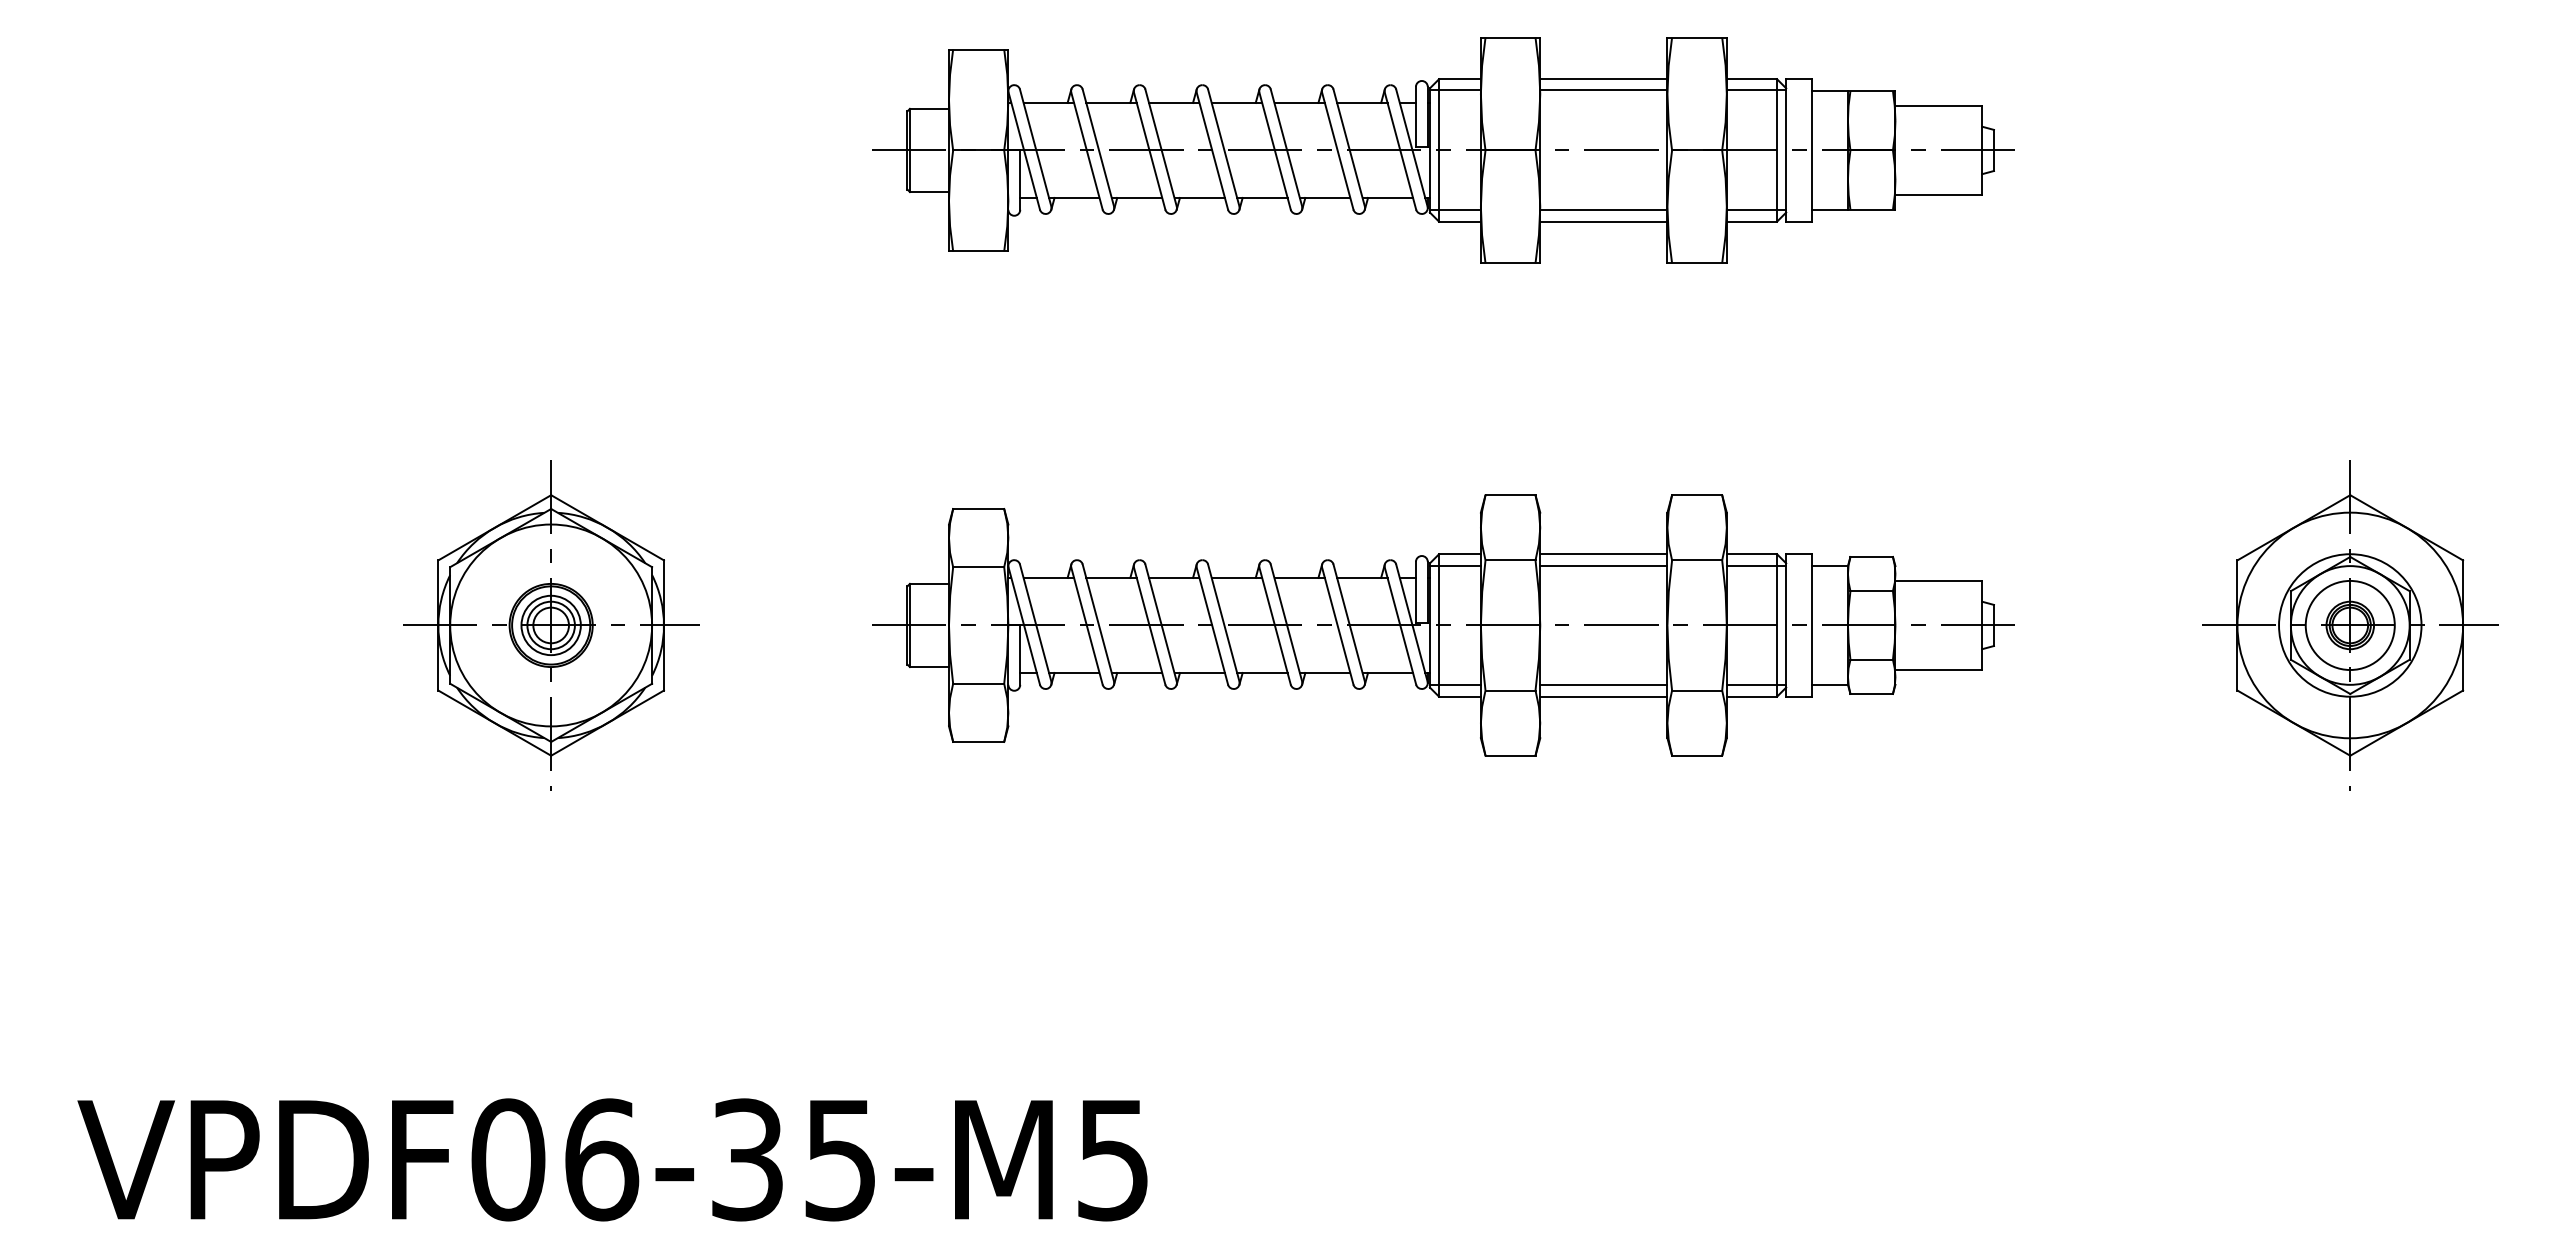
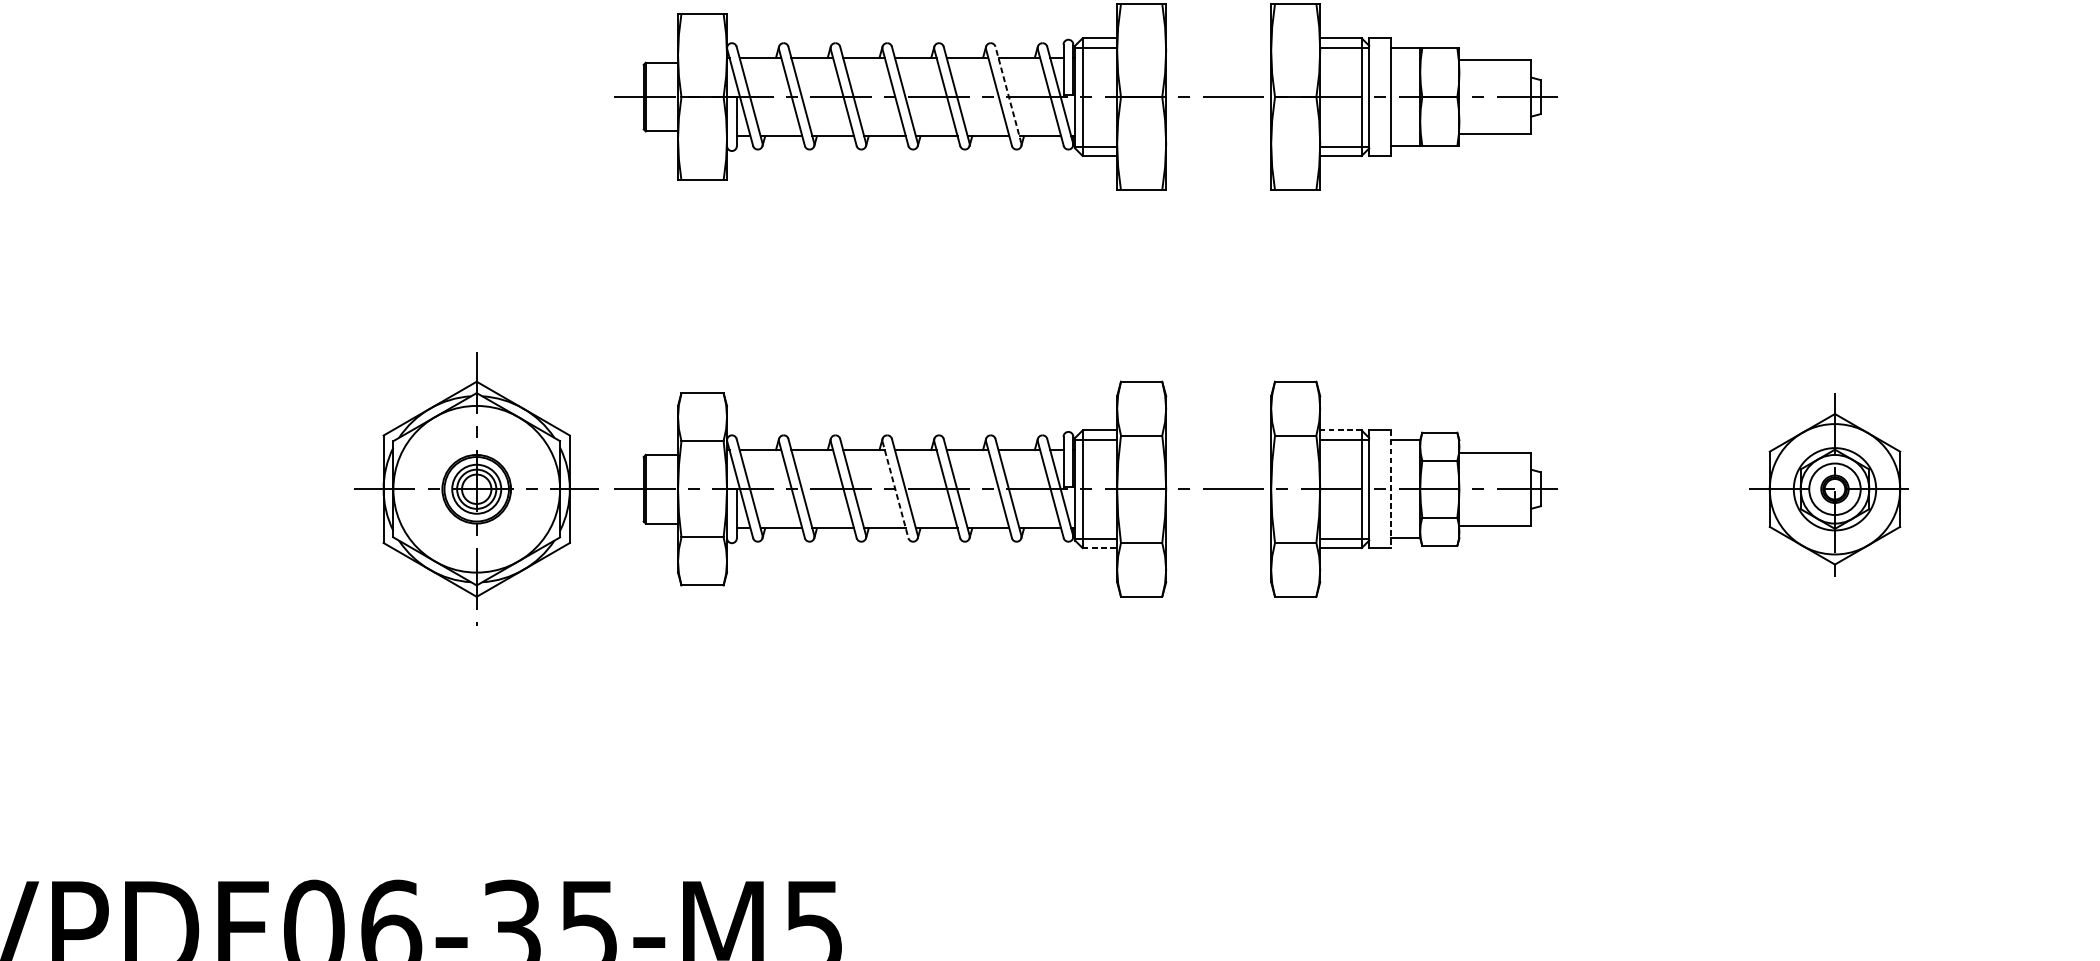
line: (1603, 79) -> (1218, 38), removed
line: (1603, 90) -> (1218, 47), removed
line: (1349, 148) -> (1008, 95), solid -> dashed
line: (1603, 210) -> (1218, 146), removed
line: (1603, 221) -> (1218, 155), removed
line: (1603, 554) -> (1218, 430), removed
line: (1751, 554) -> (1340, 430), solid -> dashed
line: (1603, 565) -> (1218, 439), removed
part: (551, 625) -> (477, 489), moved
line: (1812, 625) -> (1390, 489), solid -> dashed
part: (2350, 625) -> (1835, 489), size x0.7
line: (1212, 626) -> (895, 490), solid -> dashed
line: (1603, 685) -> (1218, 538), removed
line: (1459, 696) -> (1099, 547), solid -> dashed
line: (1603, 696) -> (1218, 547), removed

